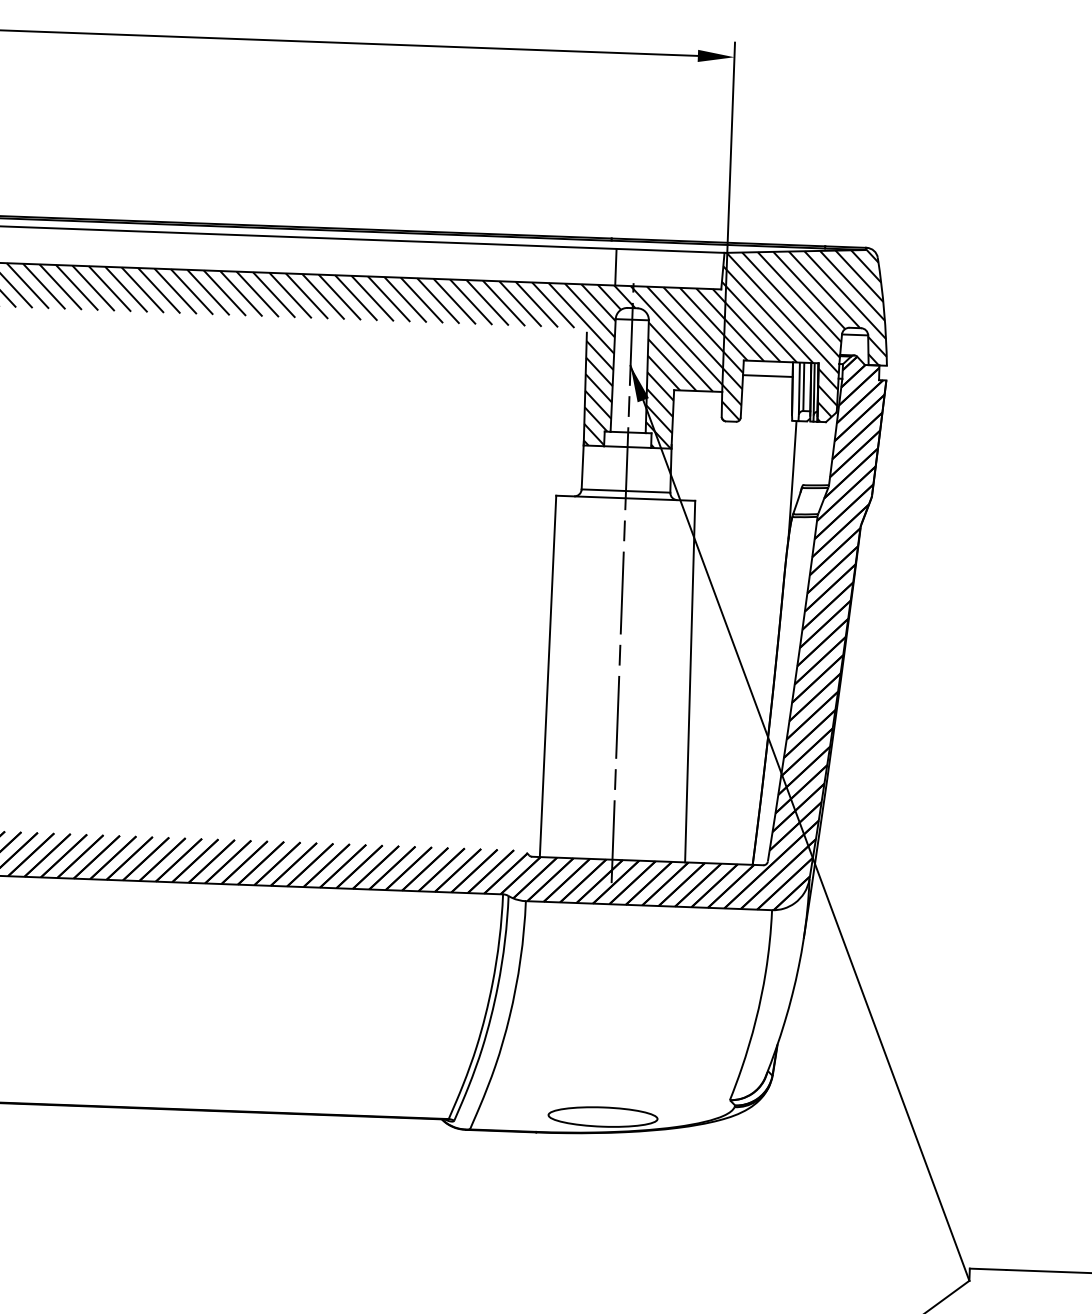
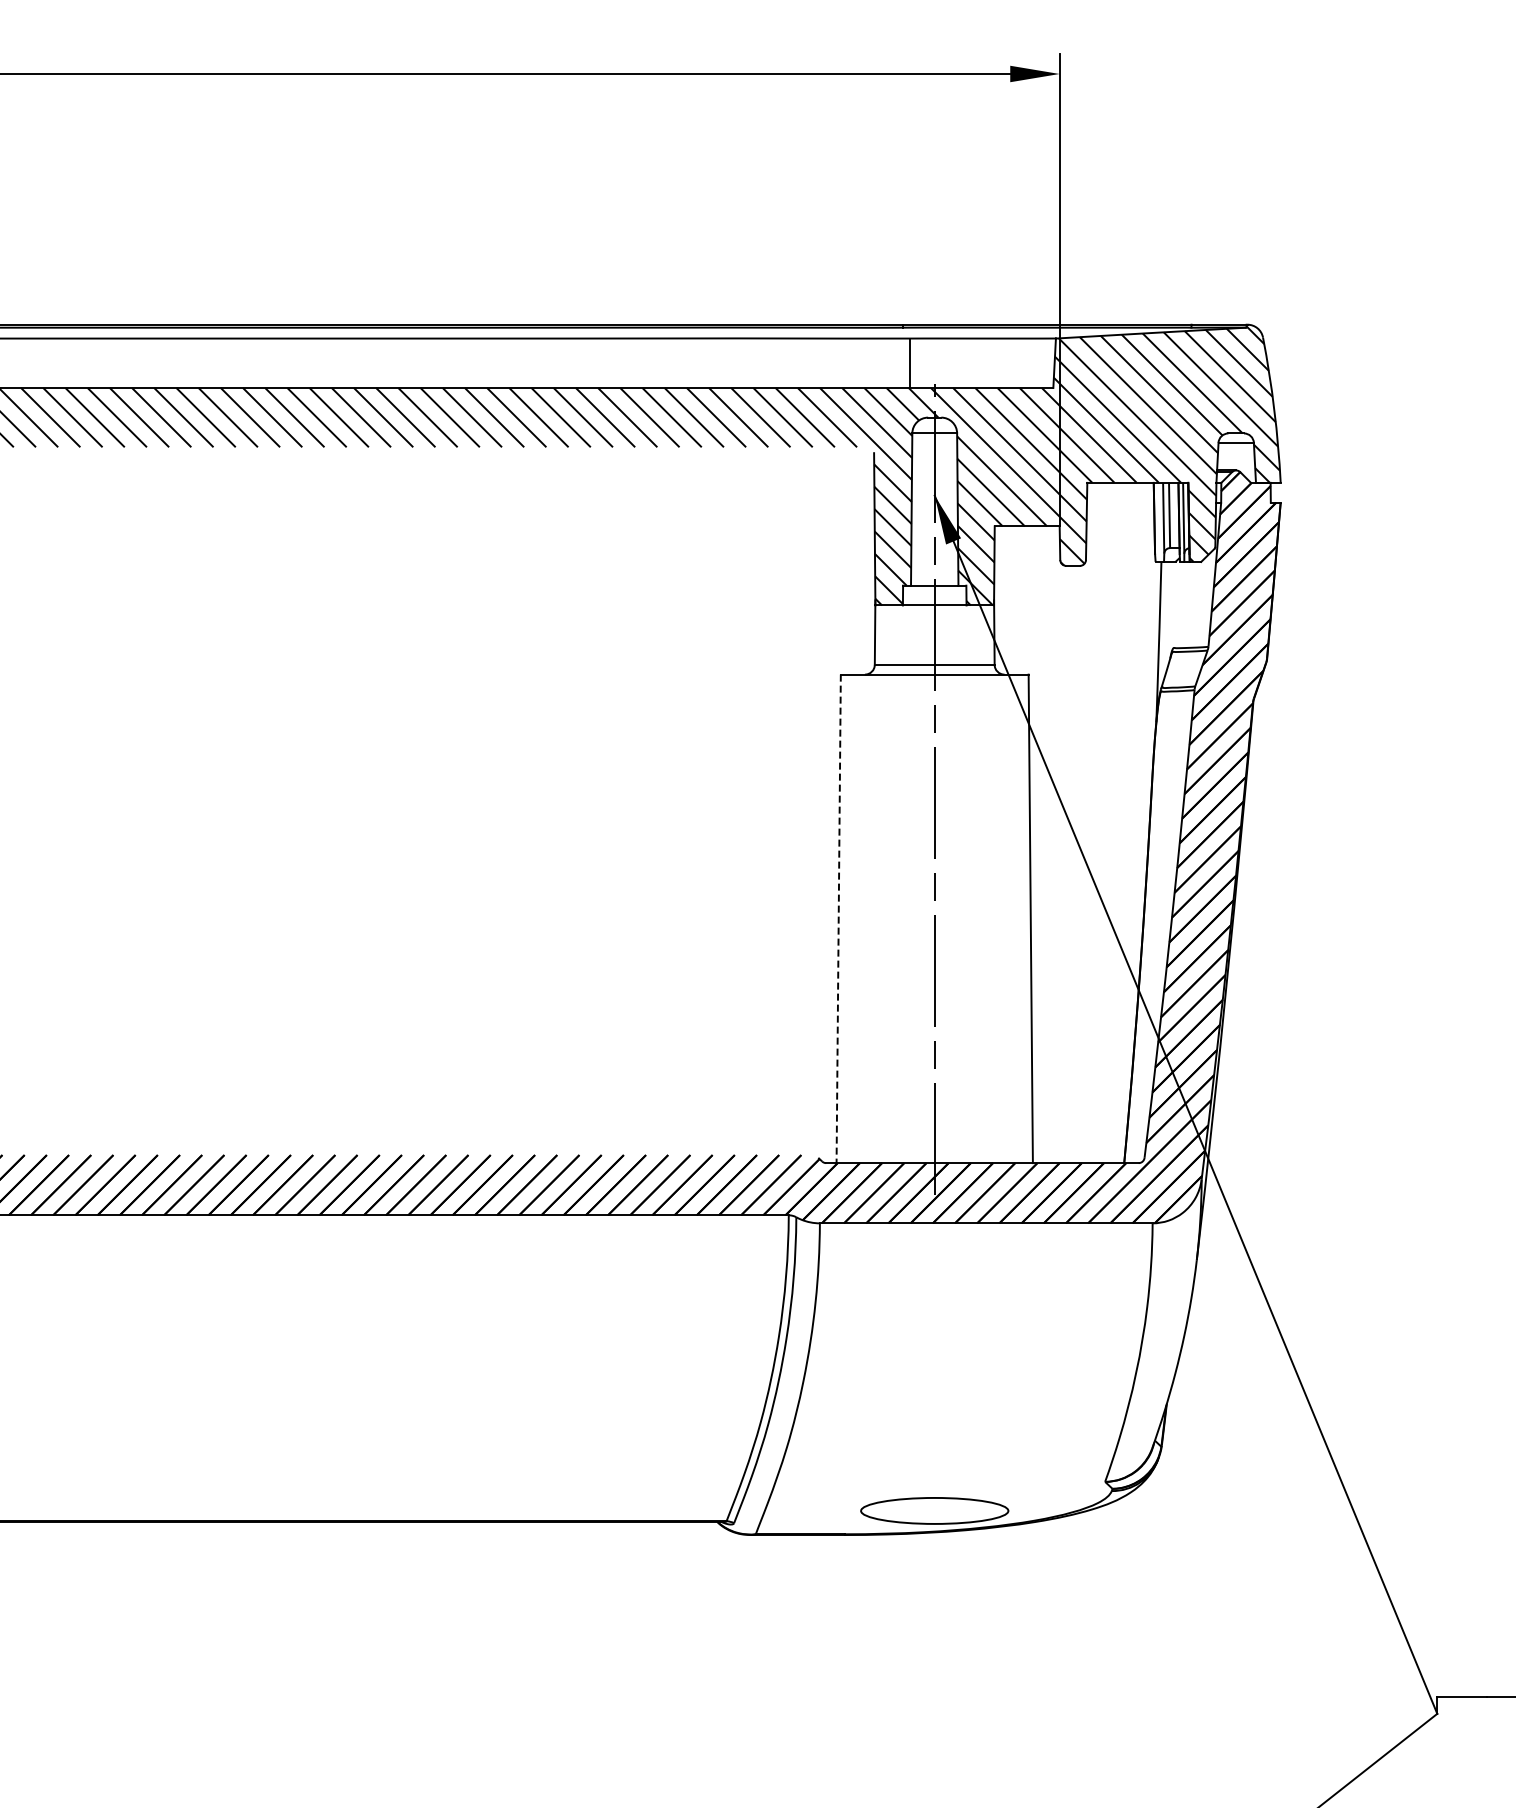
line: (767, 375) -> (1120, 502), removed
line: (547, 676) -> (838, 919), solid -> dashed

